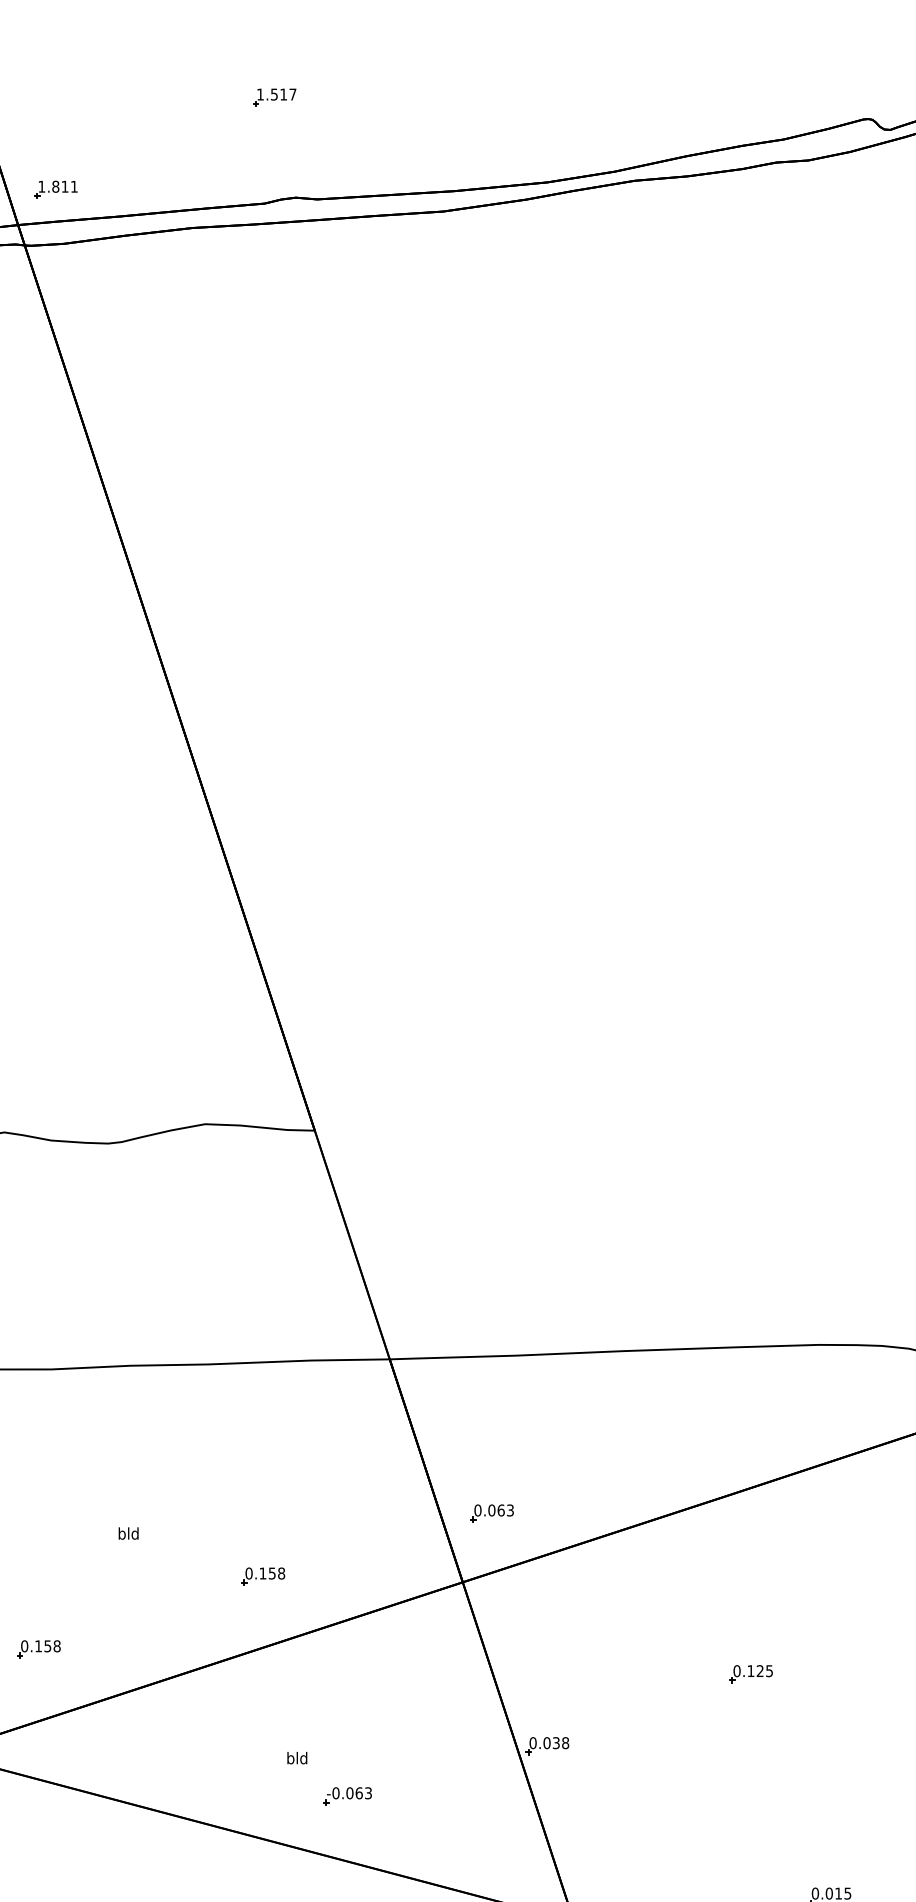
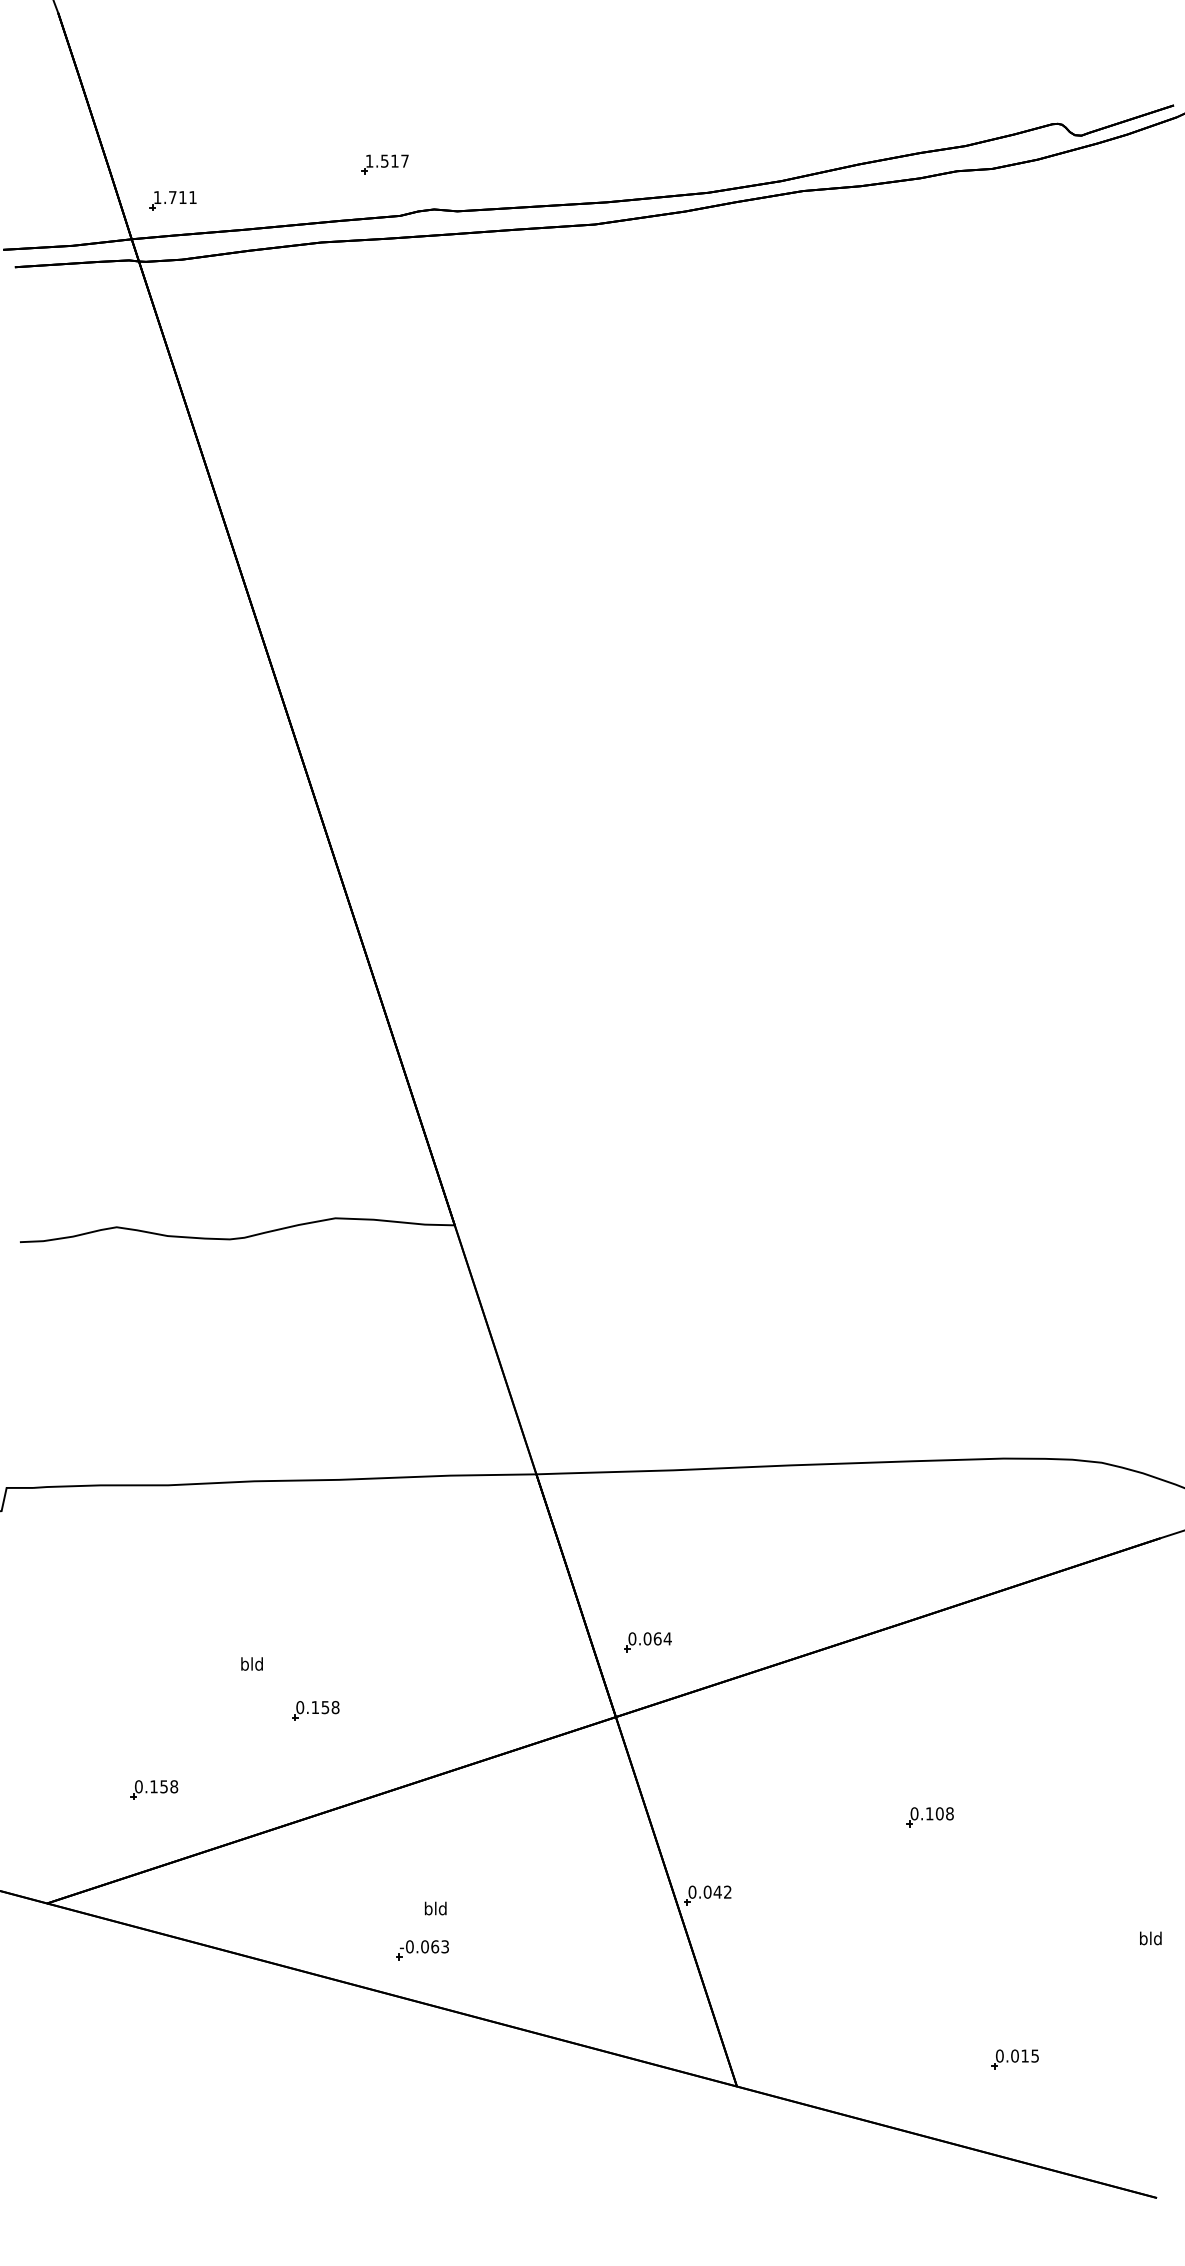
part: (274, 97) -> (384, 164), moved
text: (55, 186) -> (172, 197), 1.811 -> 1.711
text: (510, 1510) -> (667, 1638), 0.063 -> 0.064
part: (263, 1576) -> (315, 1710), moved
text: (764, 1670) -> (944, 1813), 0.125 -> 0.108
text: (560, 1742) -> (722, 1891), 0.038 -> 0.042
part: (347, 1796) -> (422, 1950), moved

